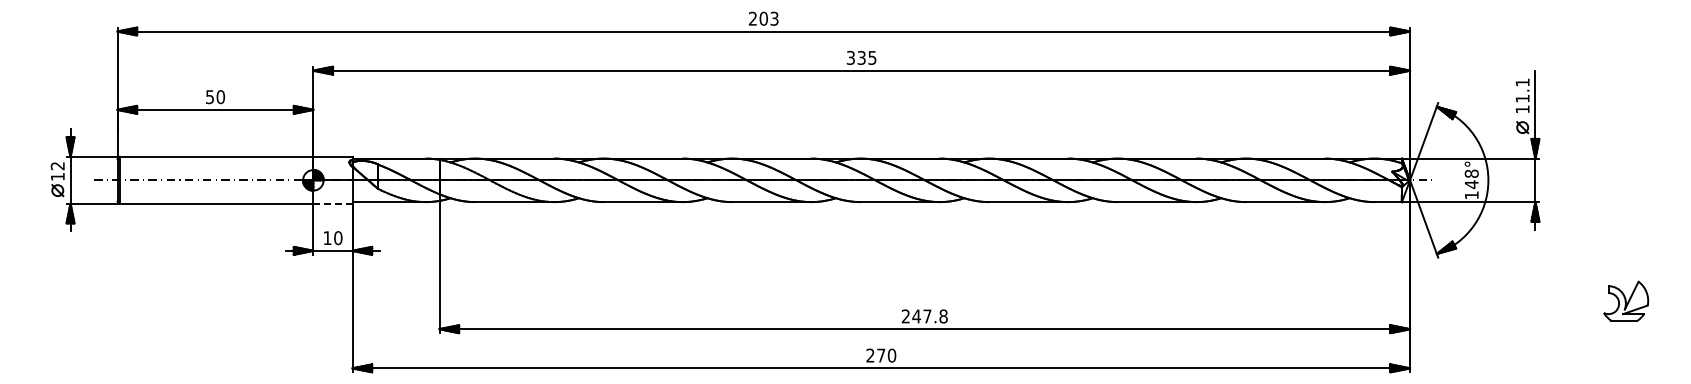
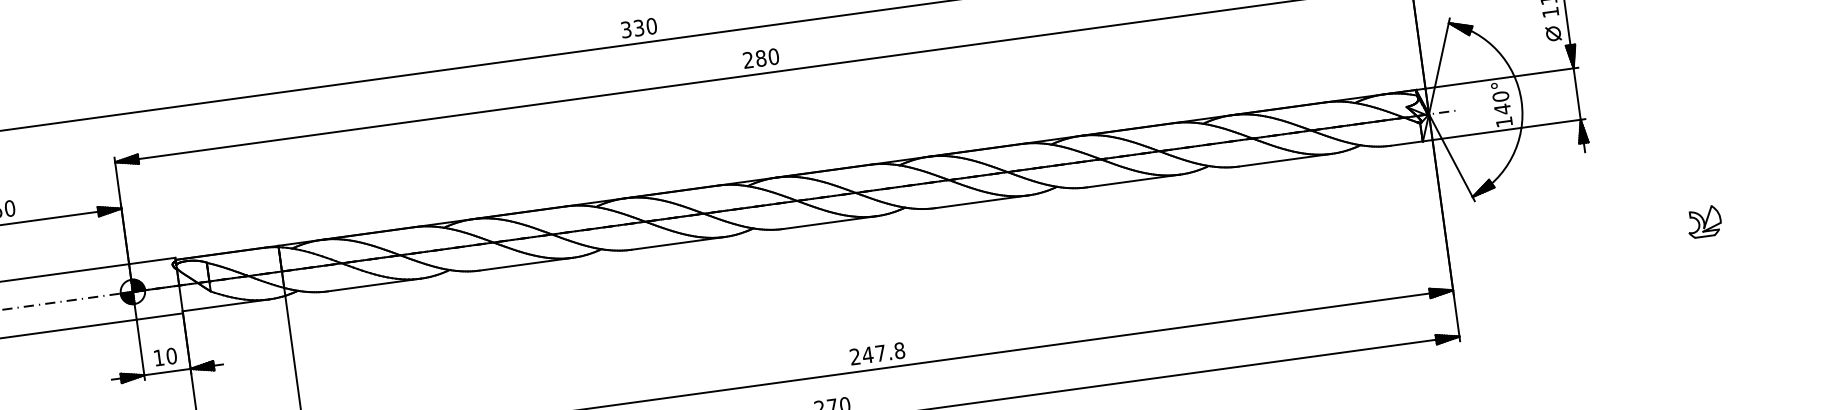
text: (763, 18) -> (638, 27), 203 -> 330
text: (861, 57) -> (760, 57), 335 -> 280
text: (1471, 173) -> (1500, 96), 148° -> 140°
line: (332, 203) -> (159, 316), dashed -> solid
part: (1626, 300) -> (1704, 221), size x0.62

